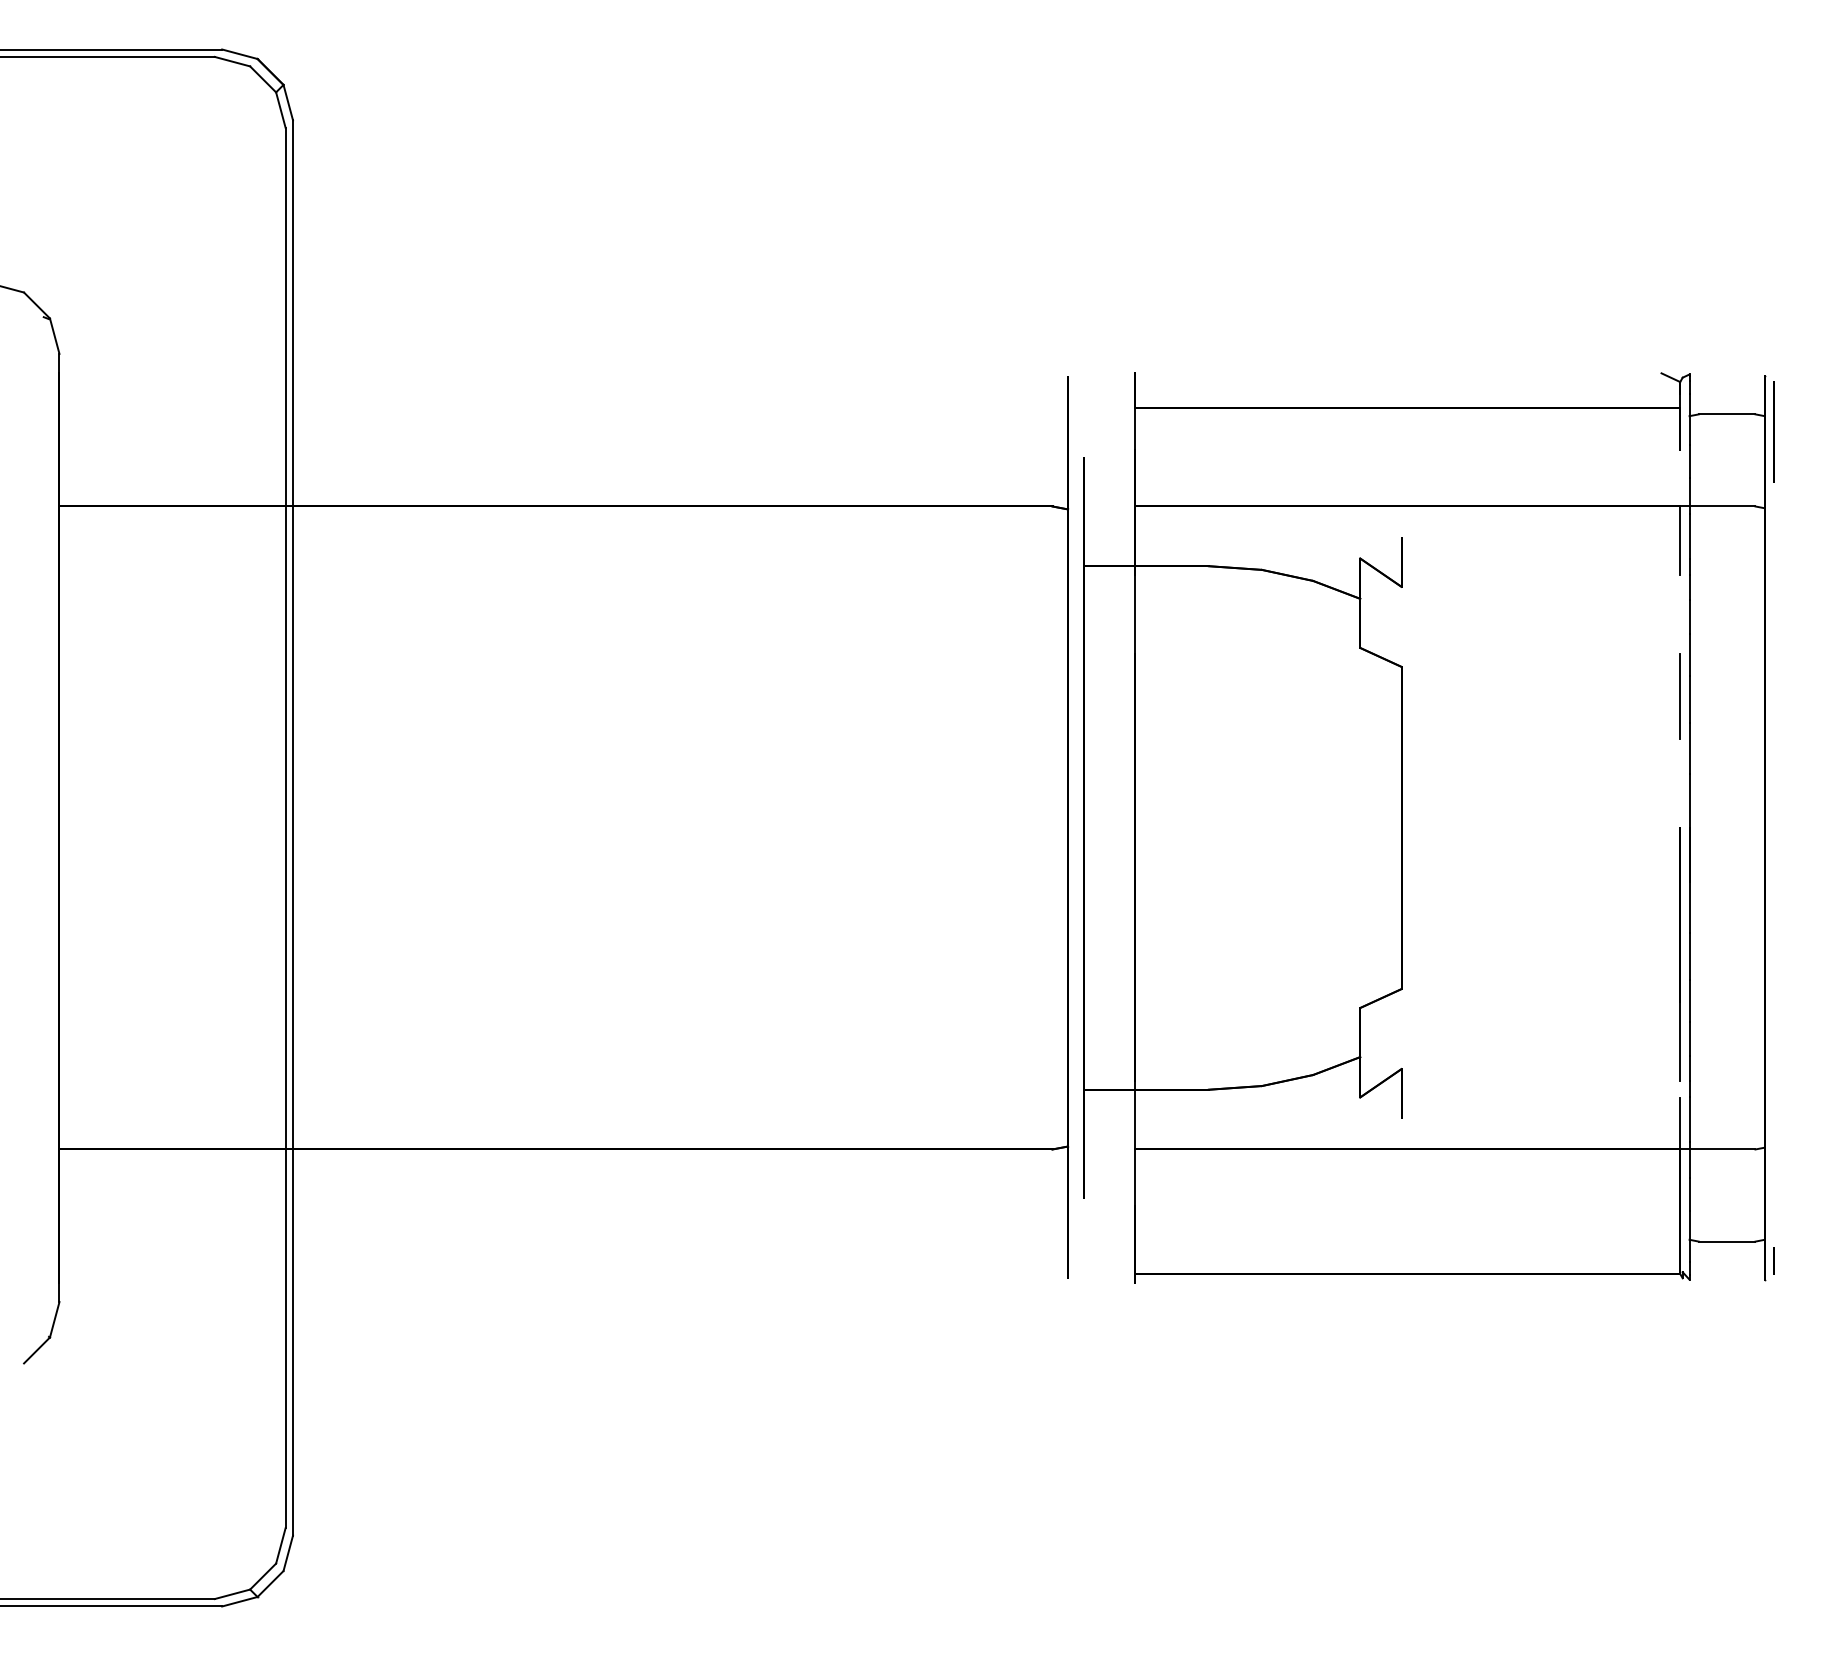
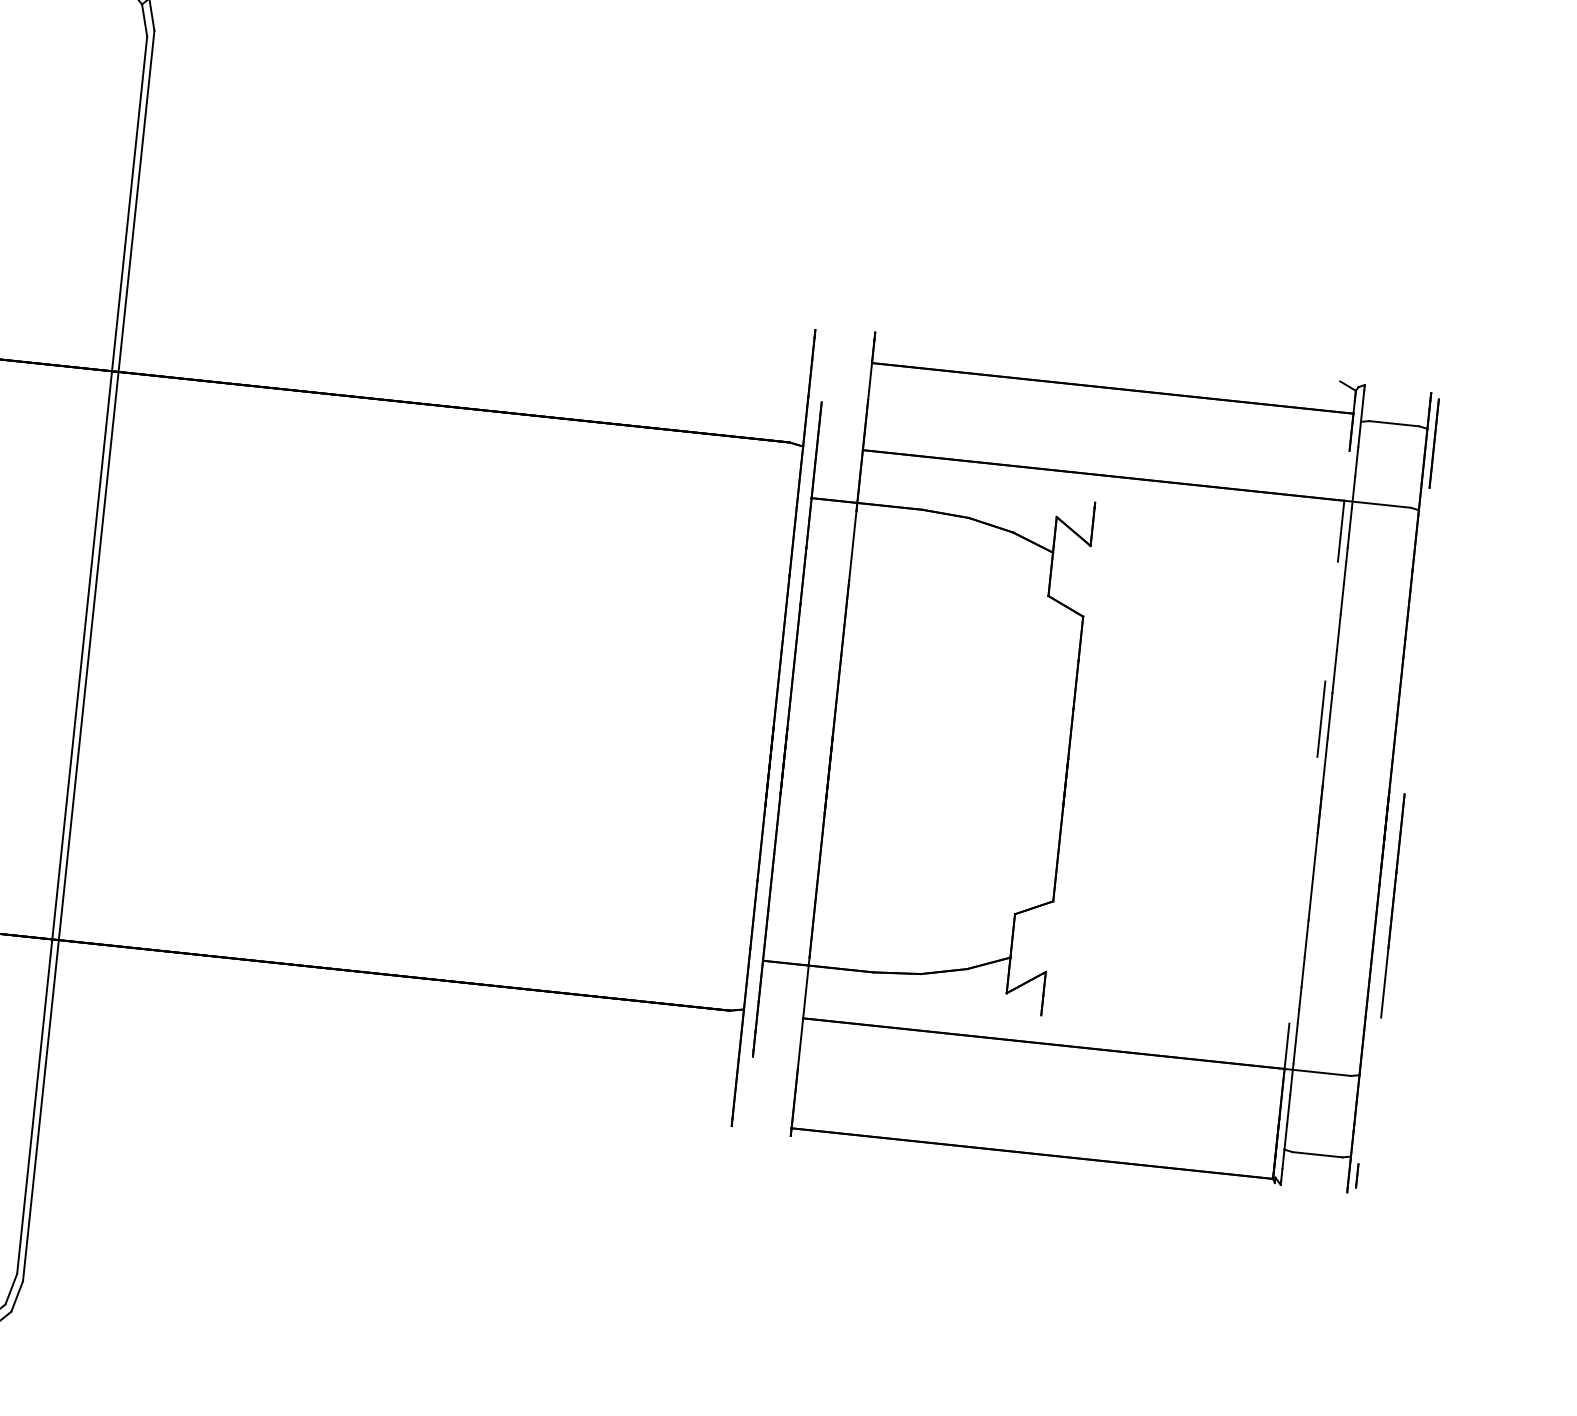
line: (1679, 696) -> (1320, 718), moved
line: (1679, 954) -> (1392, 906), moved

